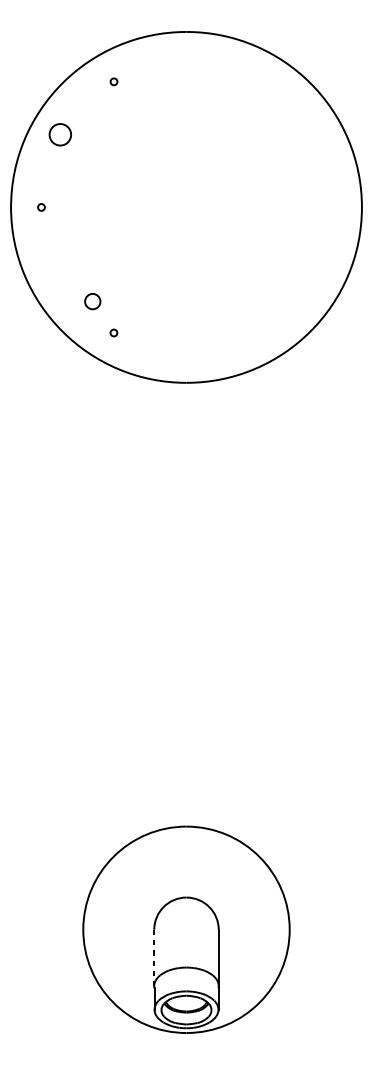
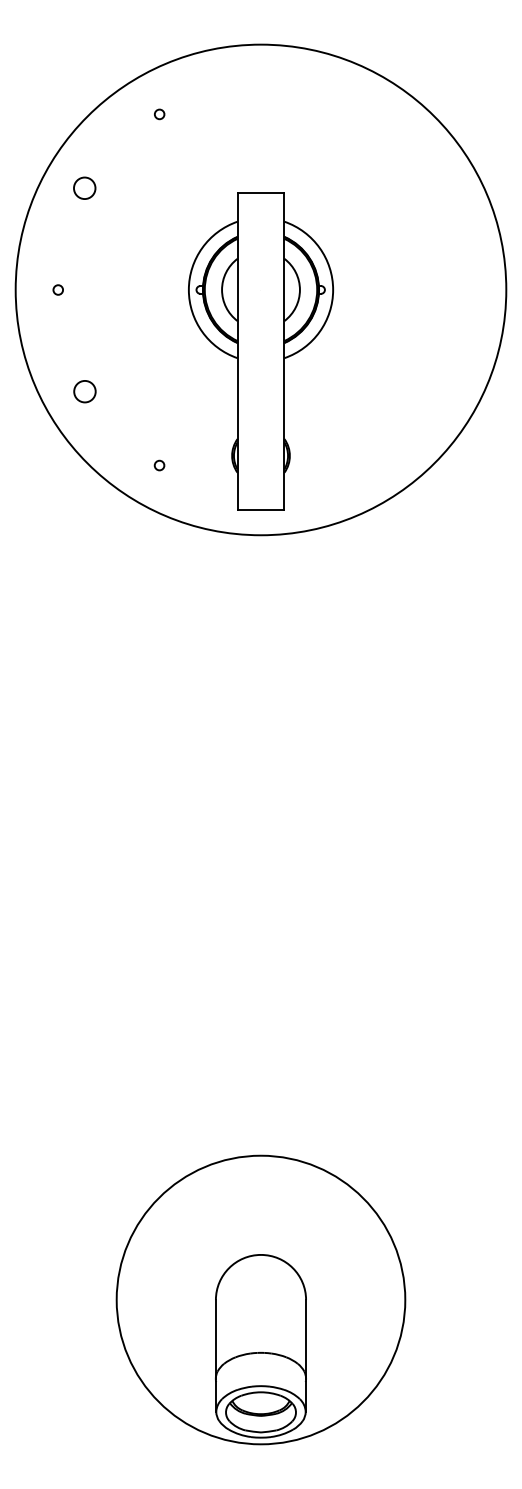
circle: (60, 134) -> (84, 187), size x0.71
part: (186, 251) -> (260, 351), added
circle: (92, 301) -> (84, 391), moved
line: (153, 958) -> (215, 1339), dashed -> solid

